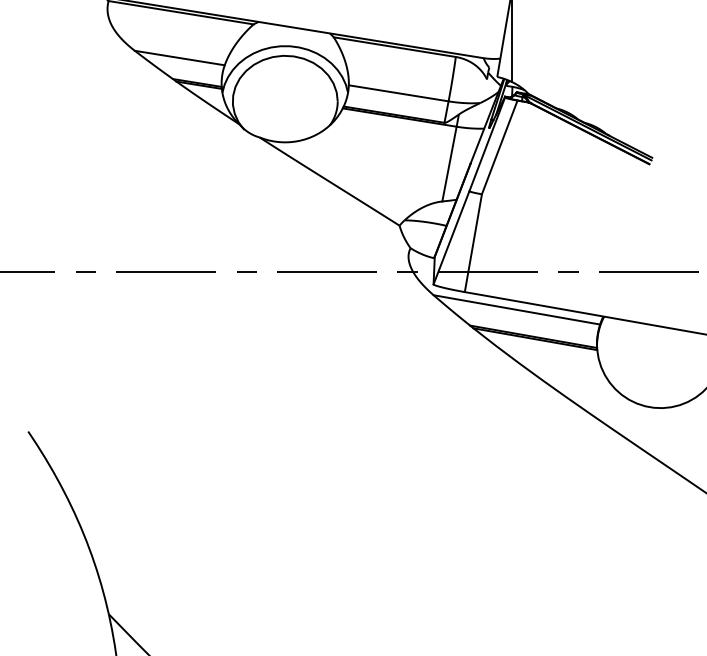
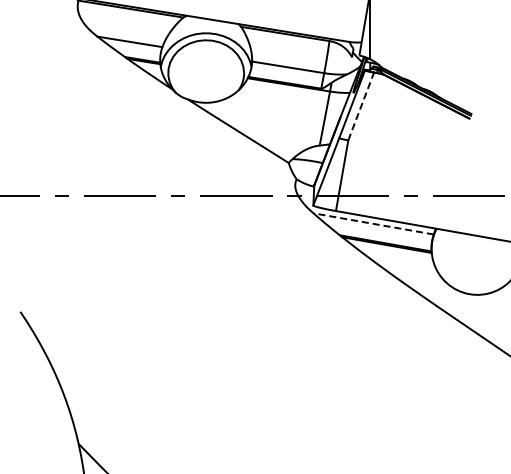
line: (500, 147) -> (361, 106), solid -> dashed
line: (516, 309) -> (373, 223), solid -> dashed

